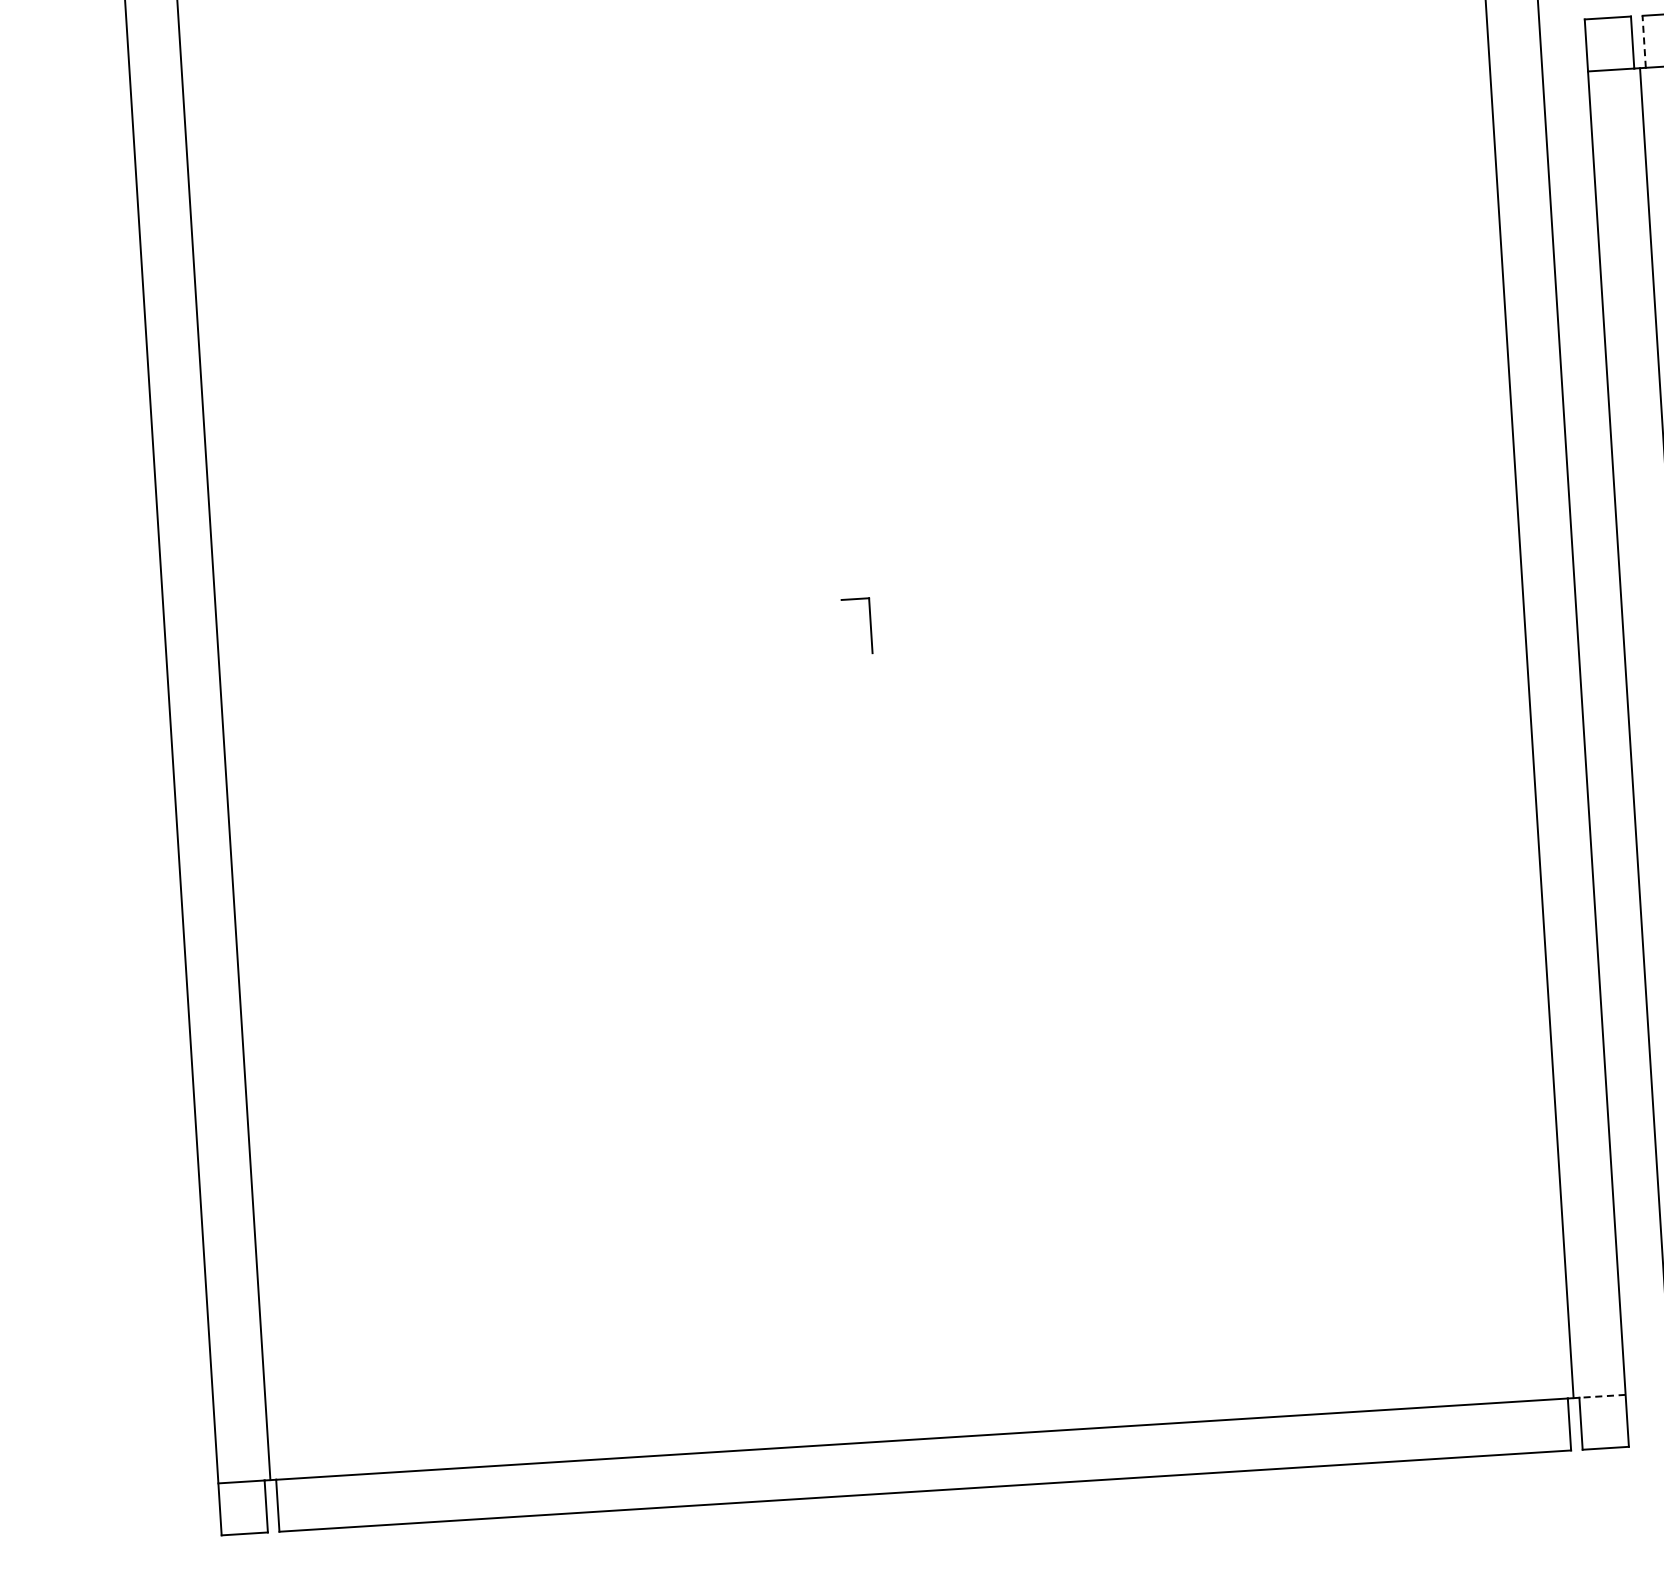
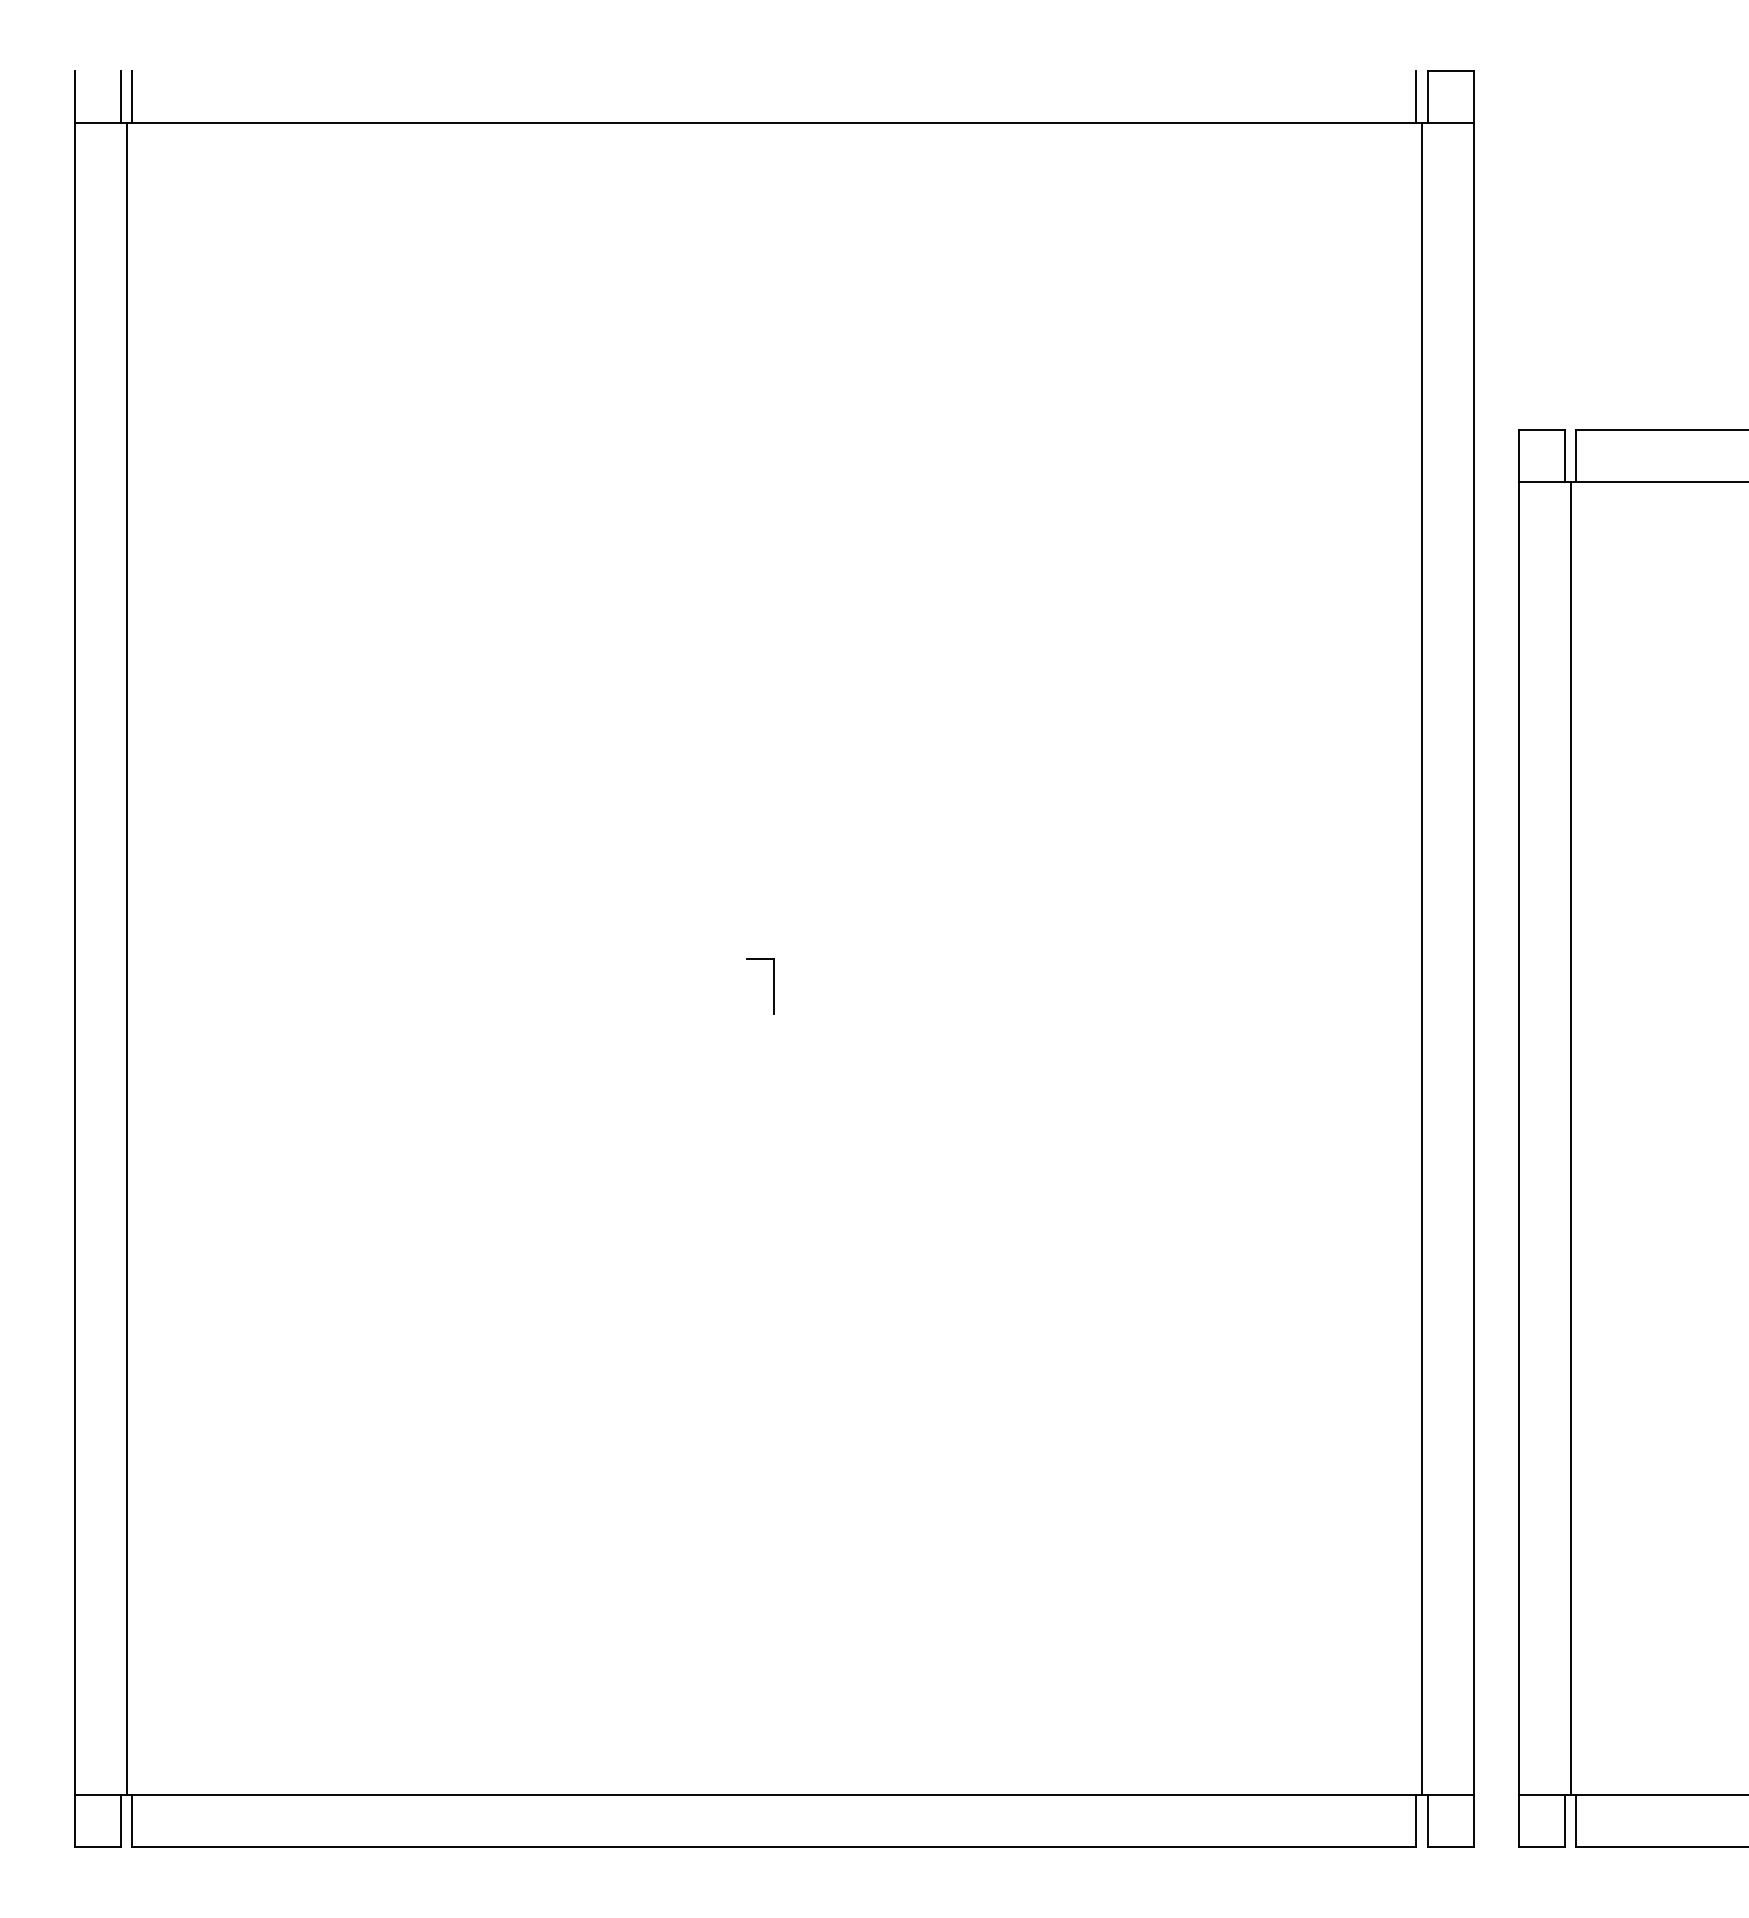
line: (1644, 42) -> (1576, 456), dashed -> solid
line: (1602, 1395) -> (1450, 1794), dashed -> solid

